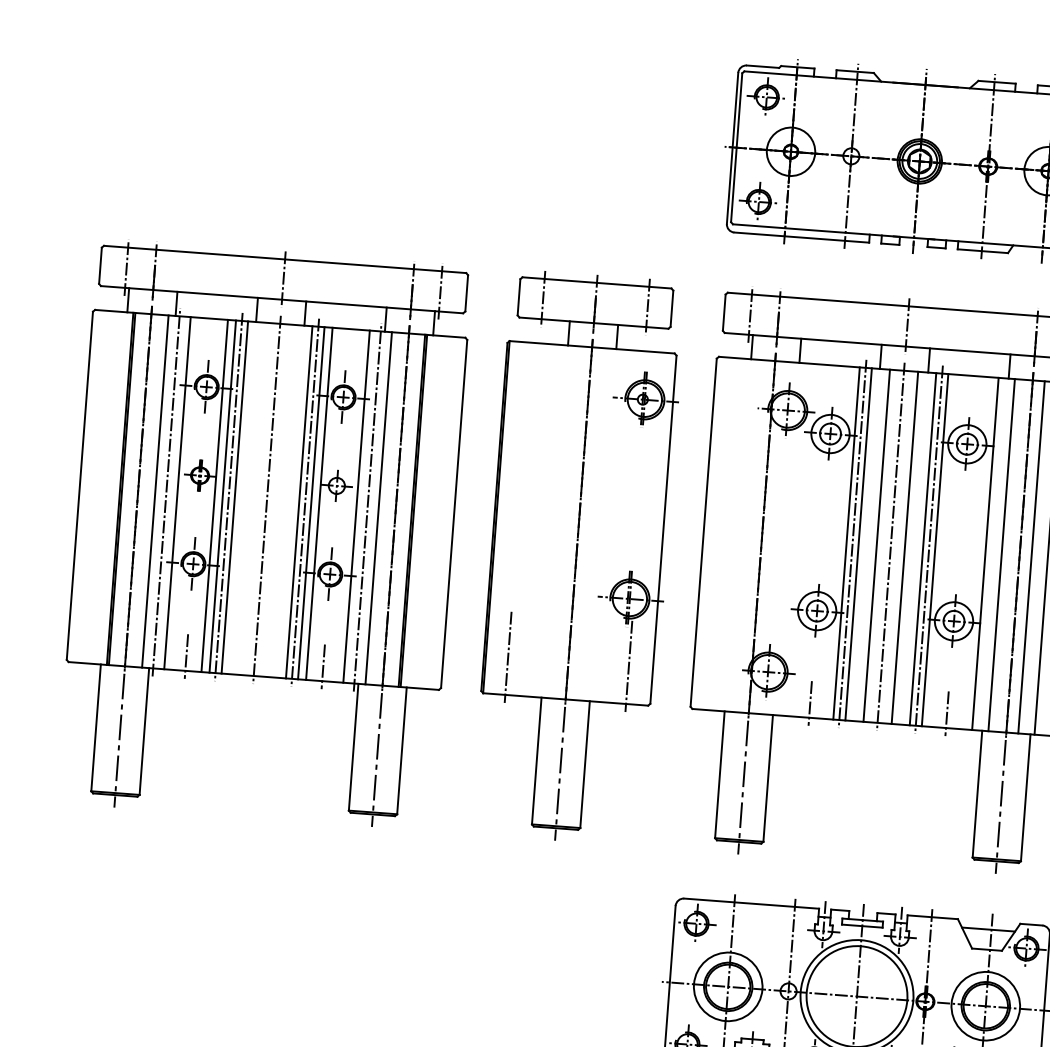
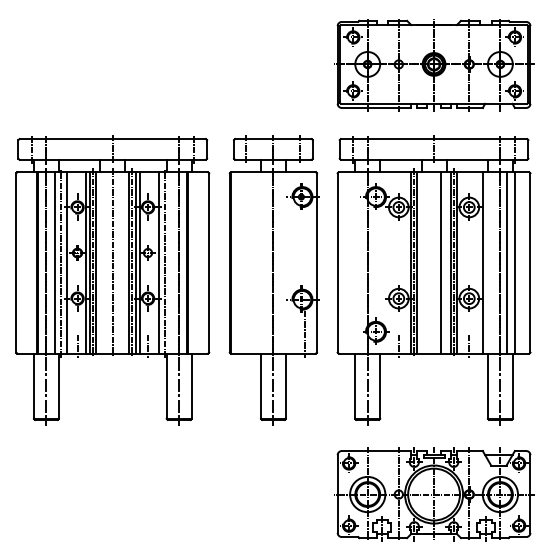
line: (379, 507) -> (170, 262), removed
line: (876, 544) -> (426, 262), removed
line: (891, 546) -> (434, 262), removed
line: (1002, 554) -> (491, 262), removed
line: (508, 655) -> (242, 333), removed

